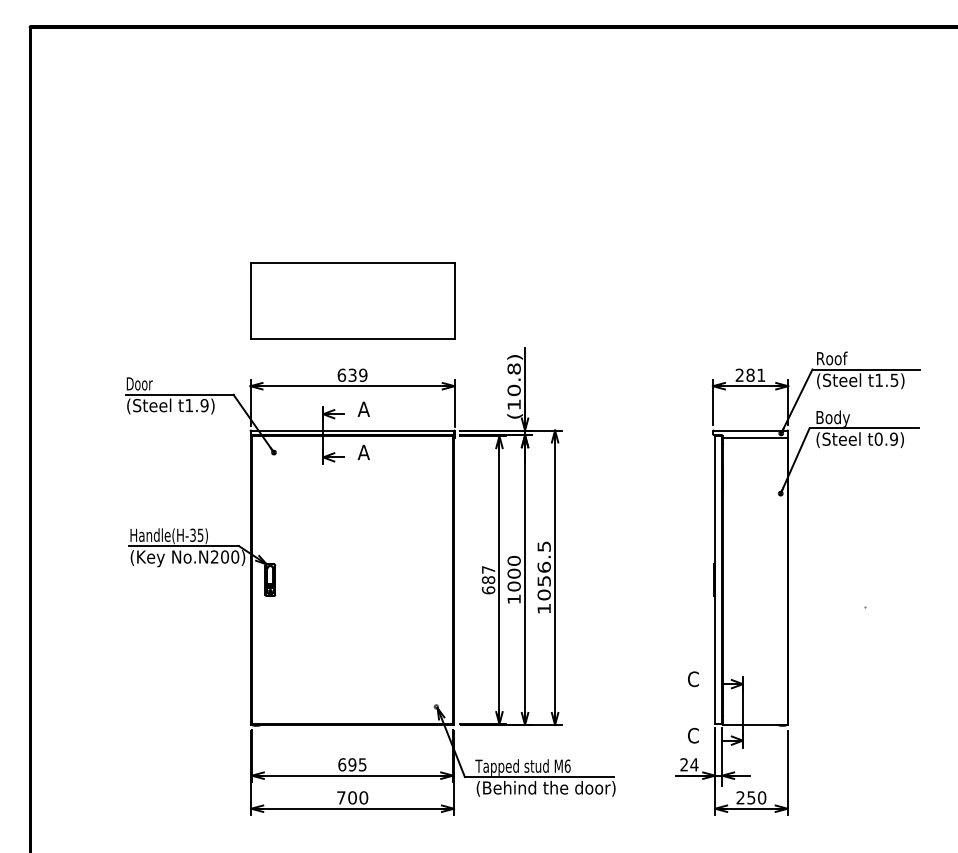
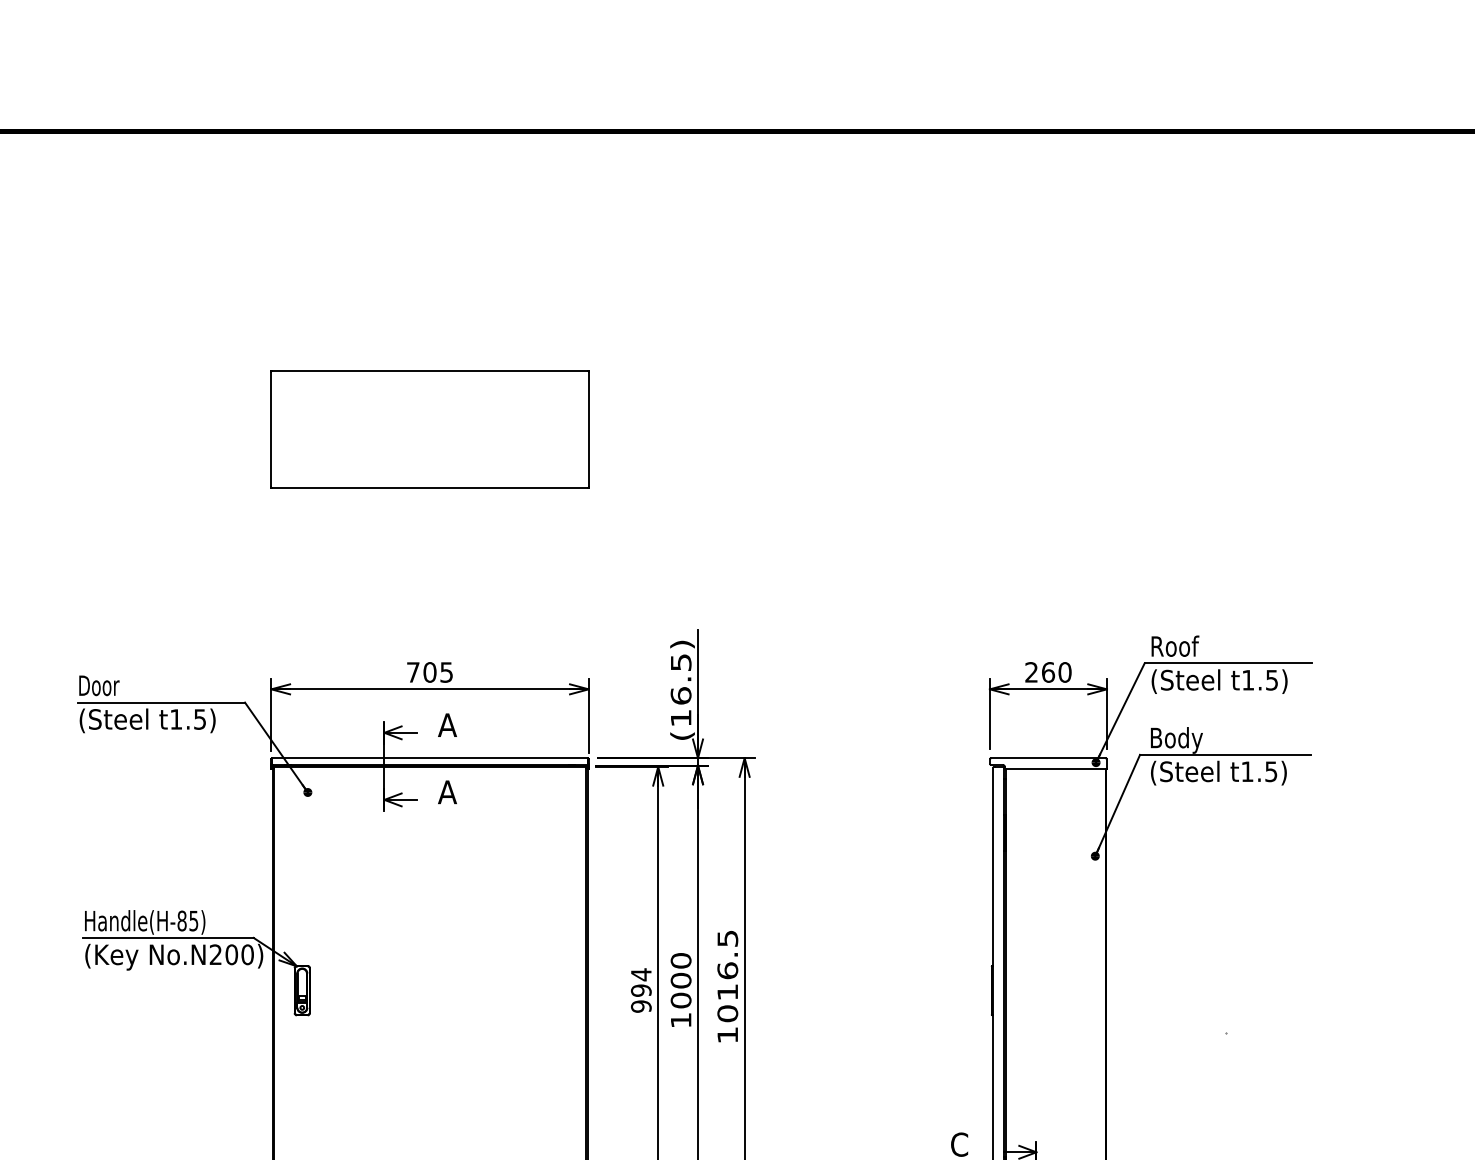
part: (352, 300) -> (429, 428), moved
text: (352, 374) -> (429, 671), 639 -> 705
text: (755, 374) -> (1056, 671), 281 -> 260
text: (513, 379) -> (680, 678), (10.8) -> (16.5)
text: (204, 404) -> (199, 717), t1.9) -> t1.5)
text: (885, 438) -> (1258, 770), t0.9) -> t1.5)
text: (192, 534) -> (181, 919), Handle(H-35) -> Handle(H-85)
text: (488, 579) -> (641, 989), 687 -> 994
text: (543, 581) -> (726, 992), 1056.5 -> 1016.5

